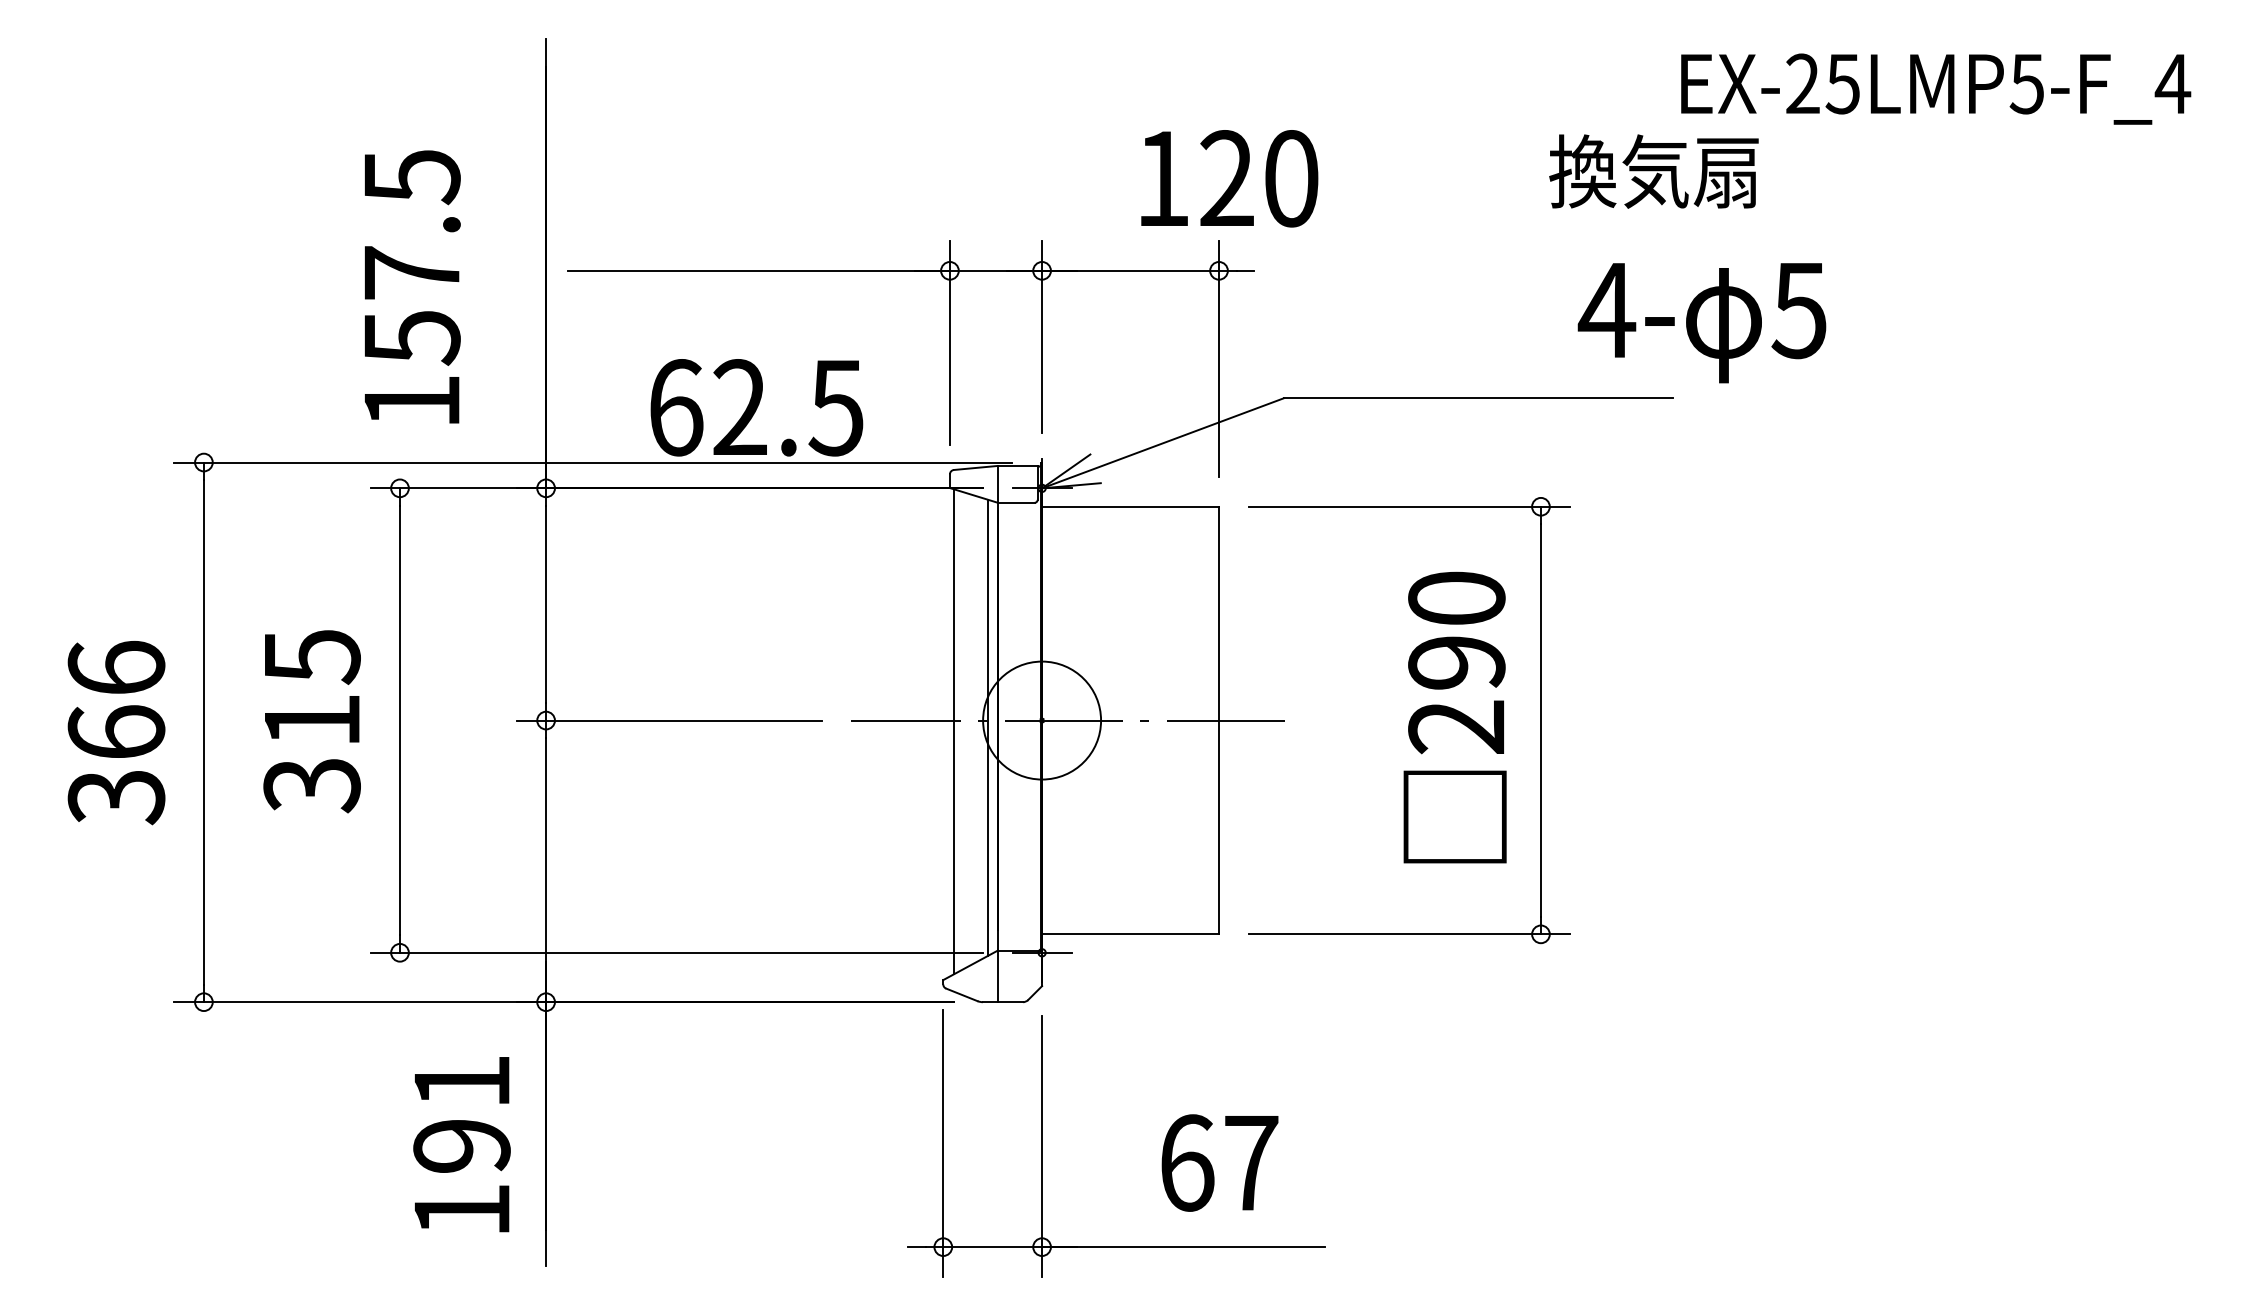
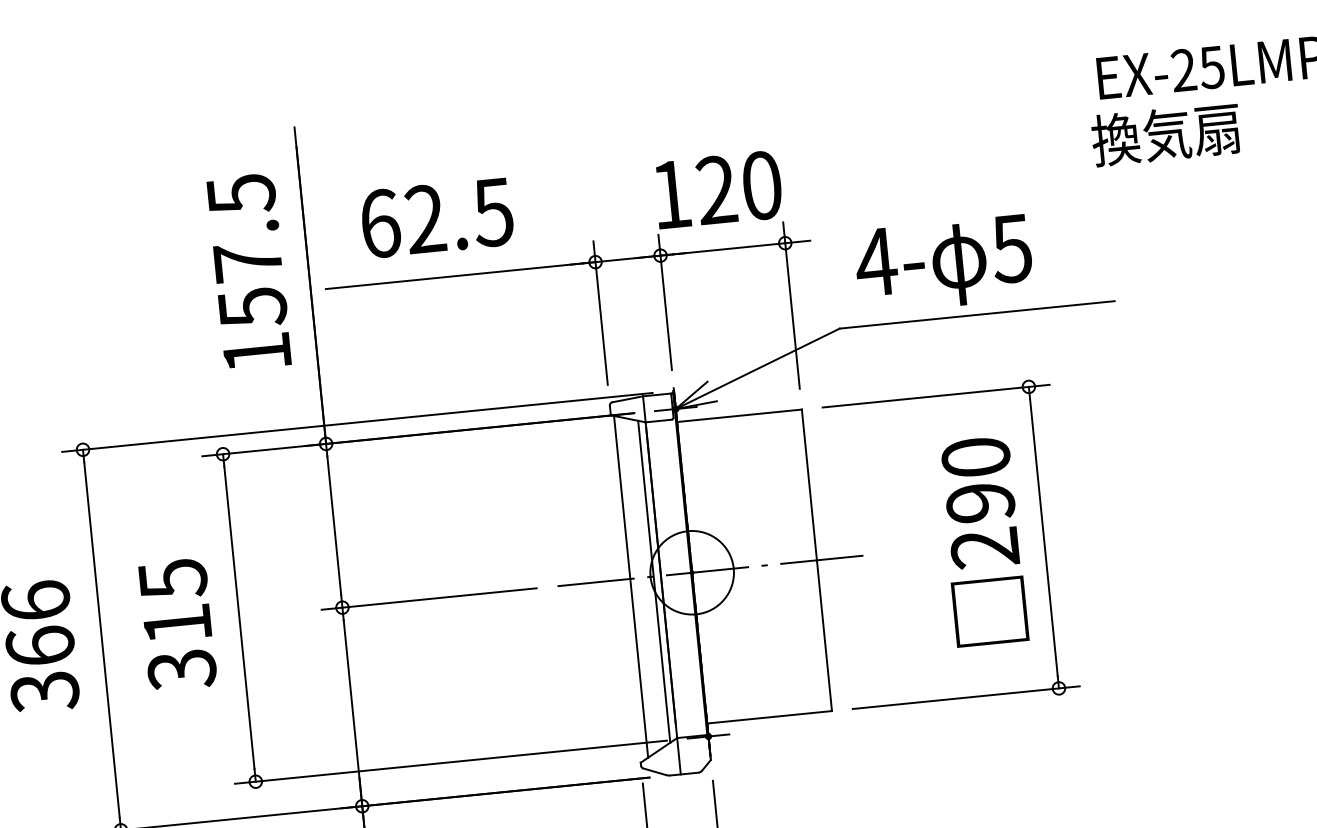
text: (1653, 171) -> (1165, 134), moved
text: (1229, 178) -> (718, 189), moved
text: (412, 286) -> (249, 271), moved
text: (1701, 323) -> (943, 264), moved
text: (756, 407) -> (436, 217), moved

